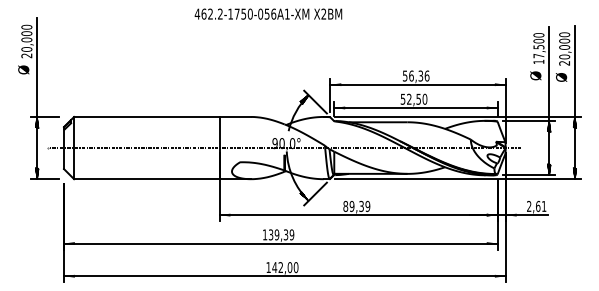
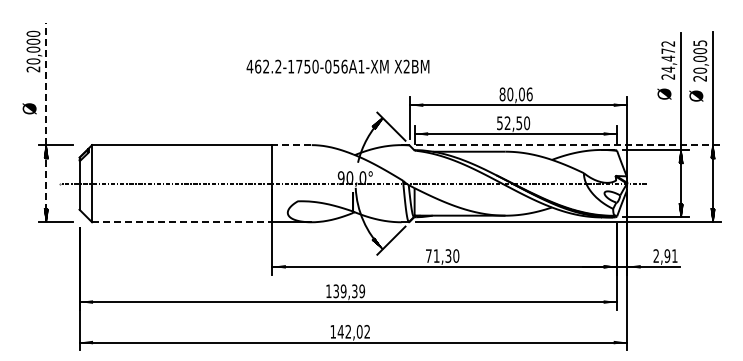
text: (268, 14) -> (337, 66), moved
text: (564, 34) -> (700, 43), 20,000 -> 20,005
text: (539, 48) -> (668, 60), 17,500 -> 24,472
text: (23, 69) -> (29, 108), moved
text: (412, 76) -> (511, 94), 56,36 -> 80,06
line: (37, 98) -> (46, 122), solid -> dashed
line: (234, 117) -> (291, 145), solid -> dashed
line: (458, 117) -> (568, 145), solid -> dashed
line: (147, 179) -> (182, 222), solid -> dashed
text: (356, 205) -> (442, 255), 89,39 -> 71,30
text: (538, 205) -> (667, 255), 2,61 -> 2,91
text: (296, 267) -> (367, 331), 142,00 -> 142,02

